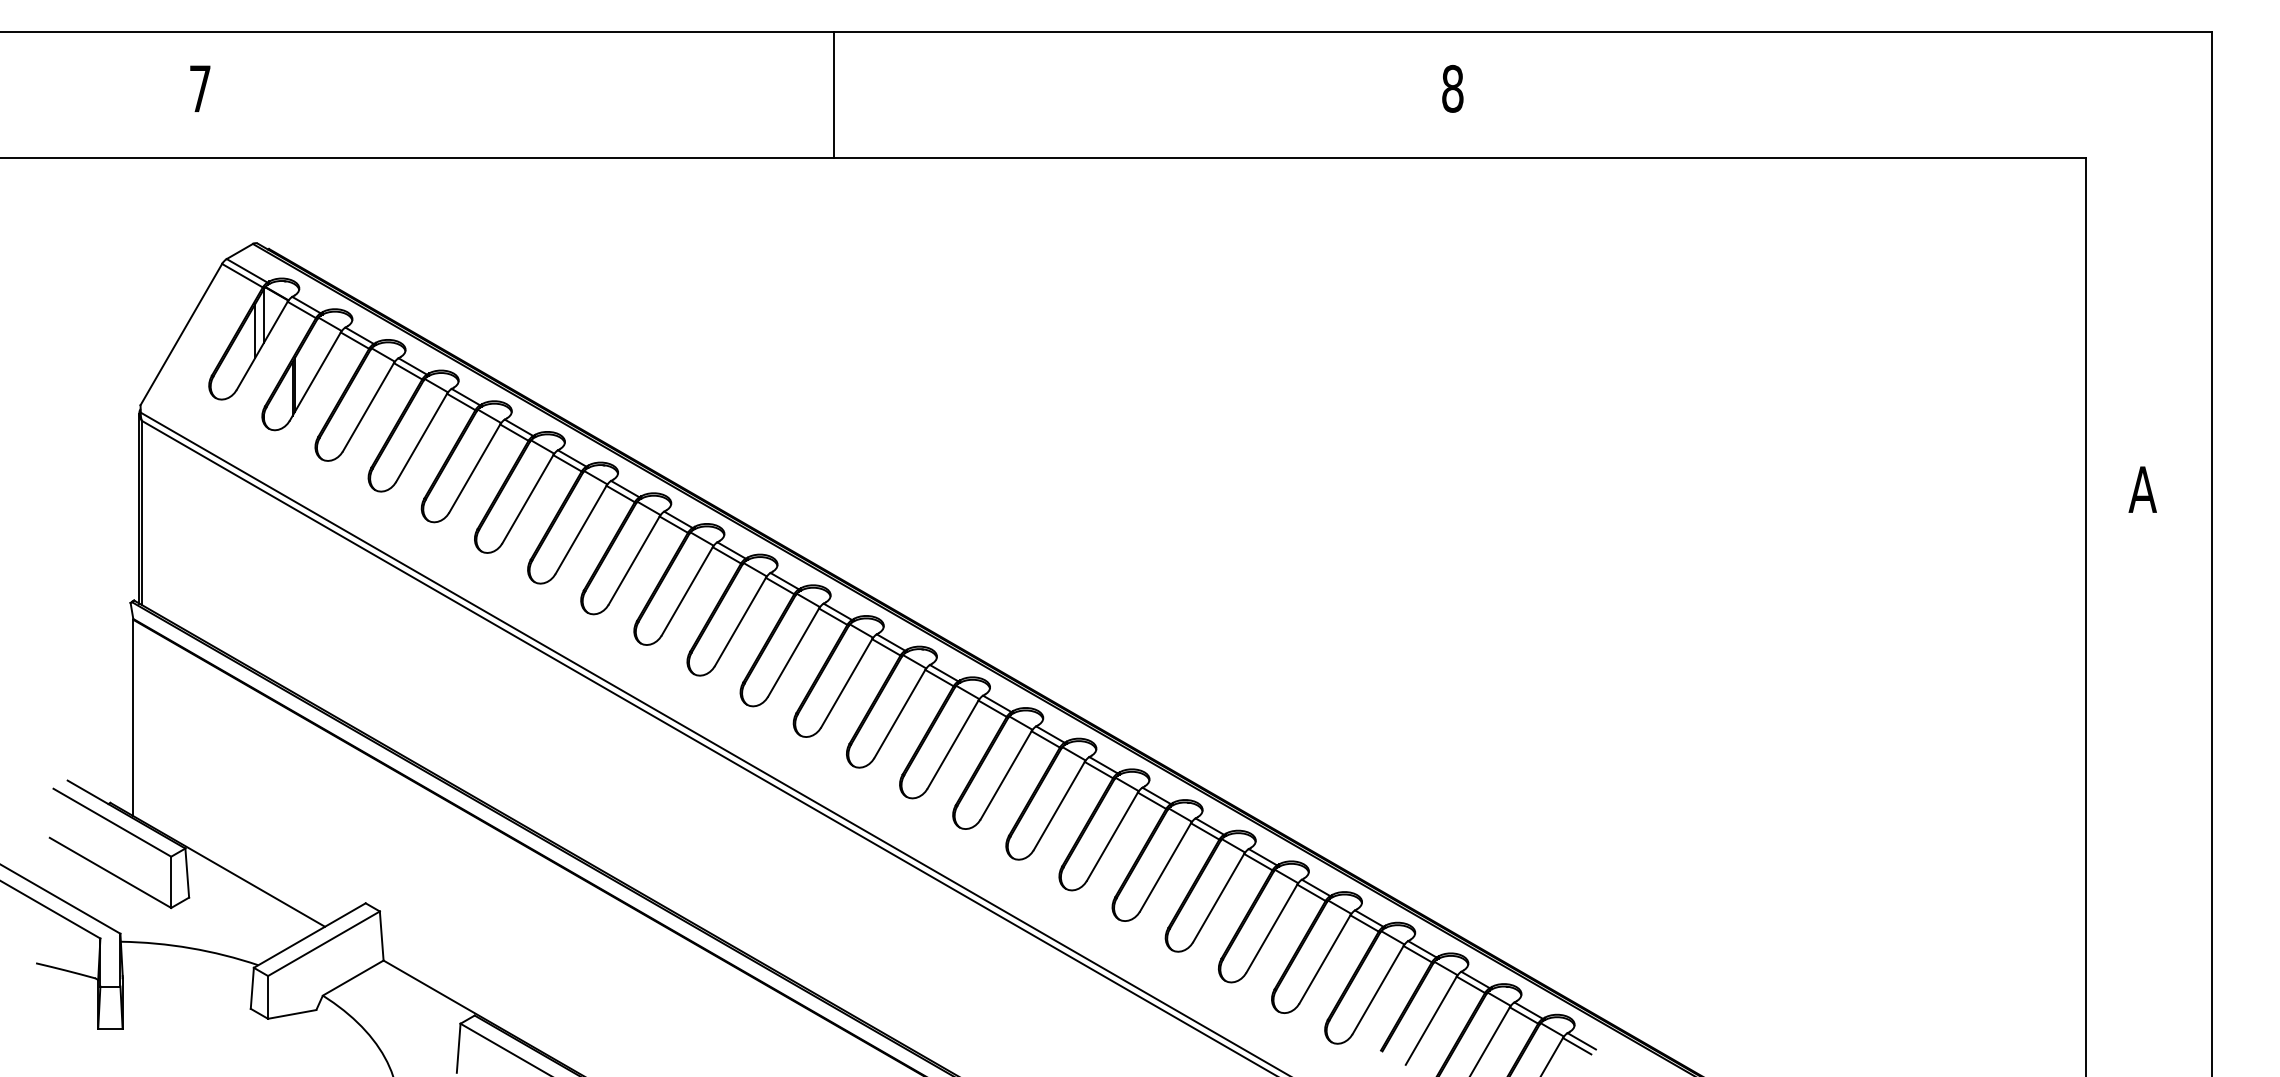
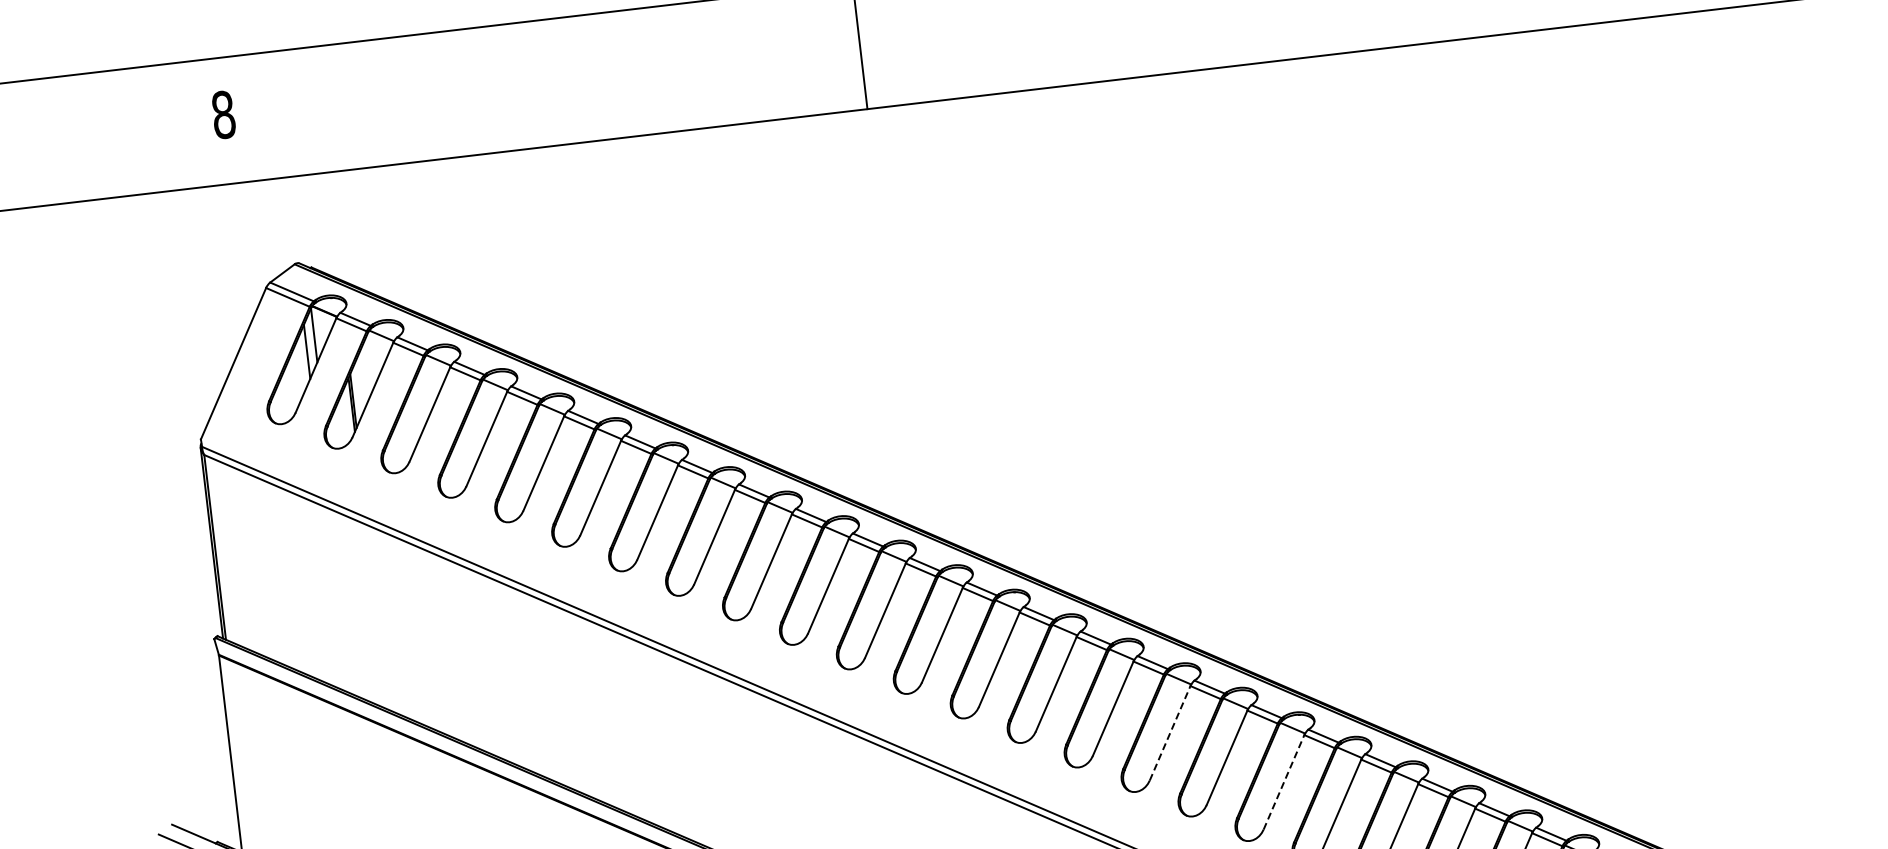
text: (200, 88) -> (223, 114), 7 -> 8
line: (1059, 806) -> (1170, 733), solid -> dashed
line: (1165, 867) -> (1283, 782), solid -> dashed

